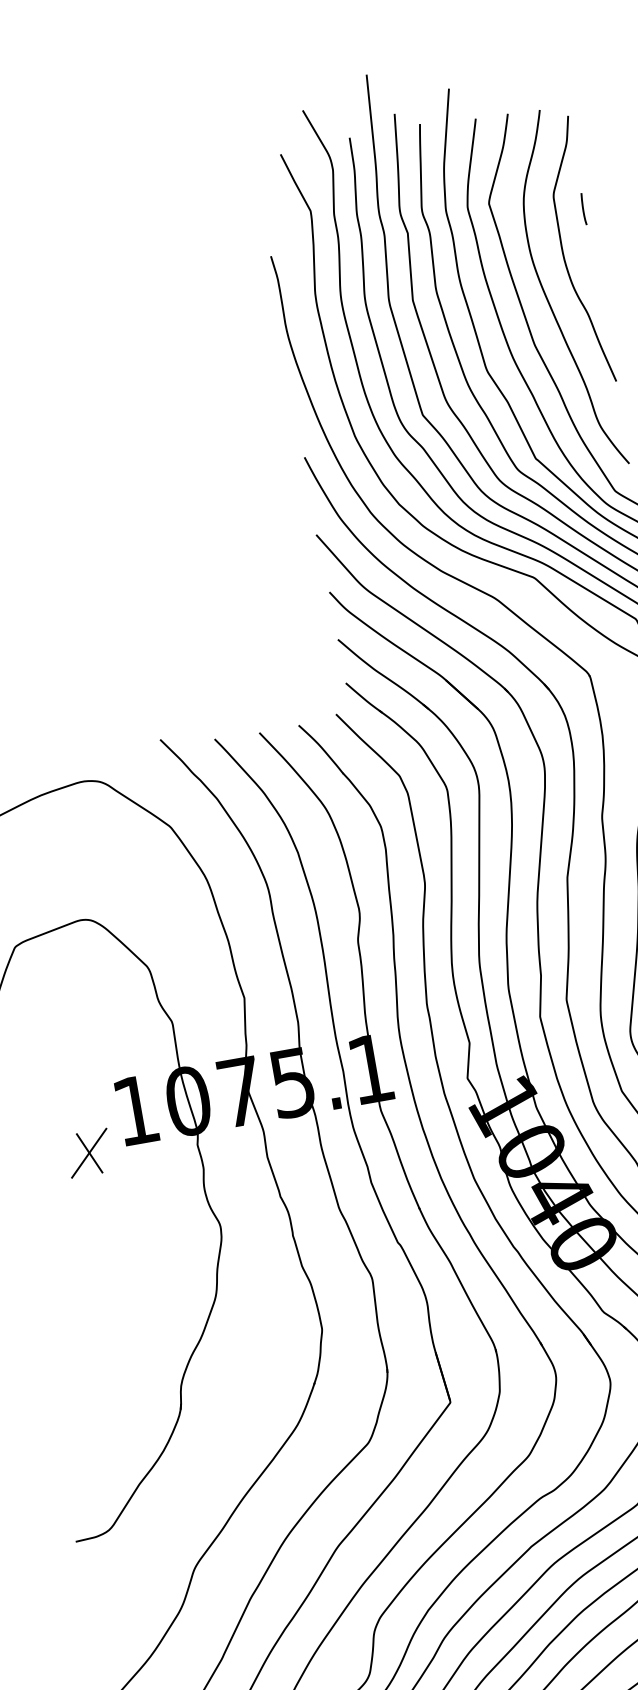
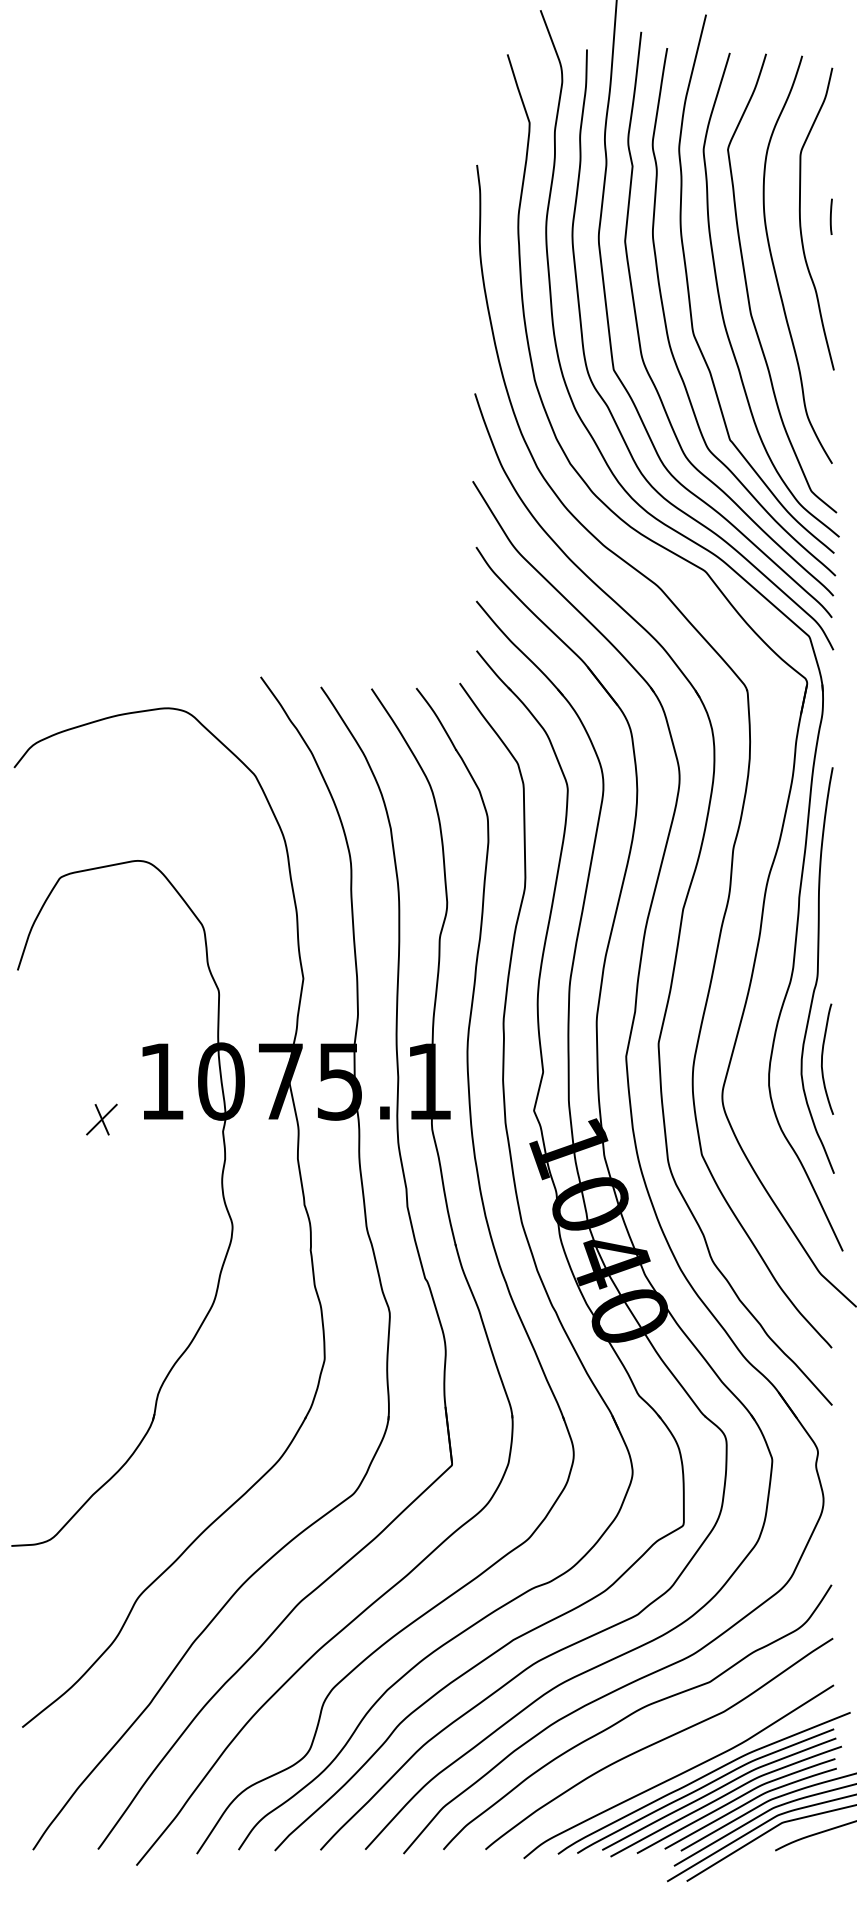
line: (582, 208) -> (830, 216), moved
part: (88, 1153) -> (101, 1119), size x0.62

